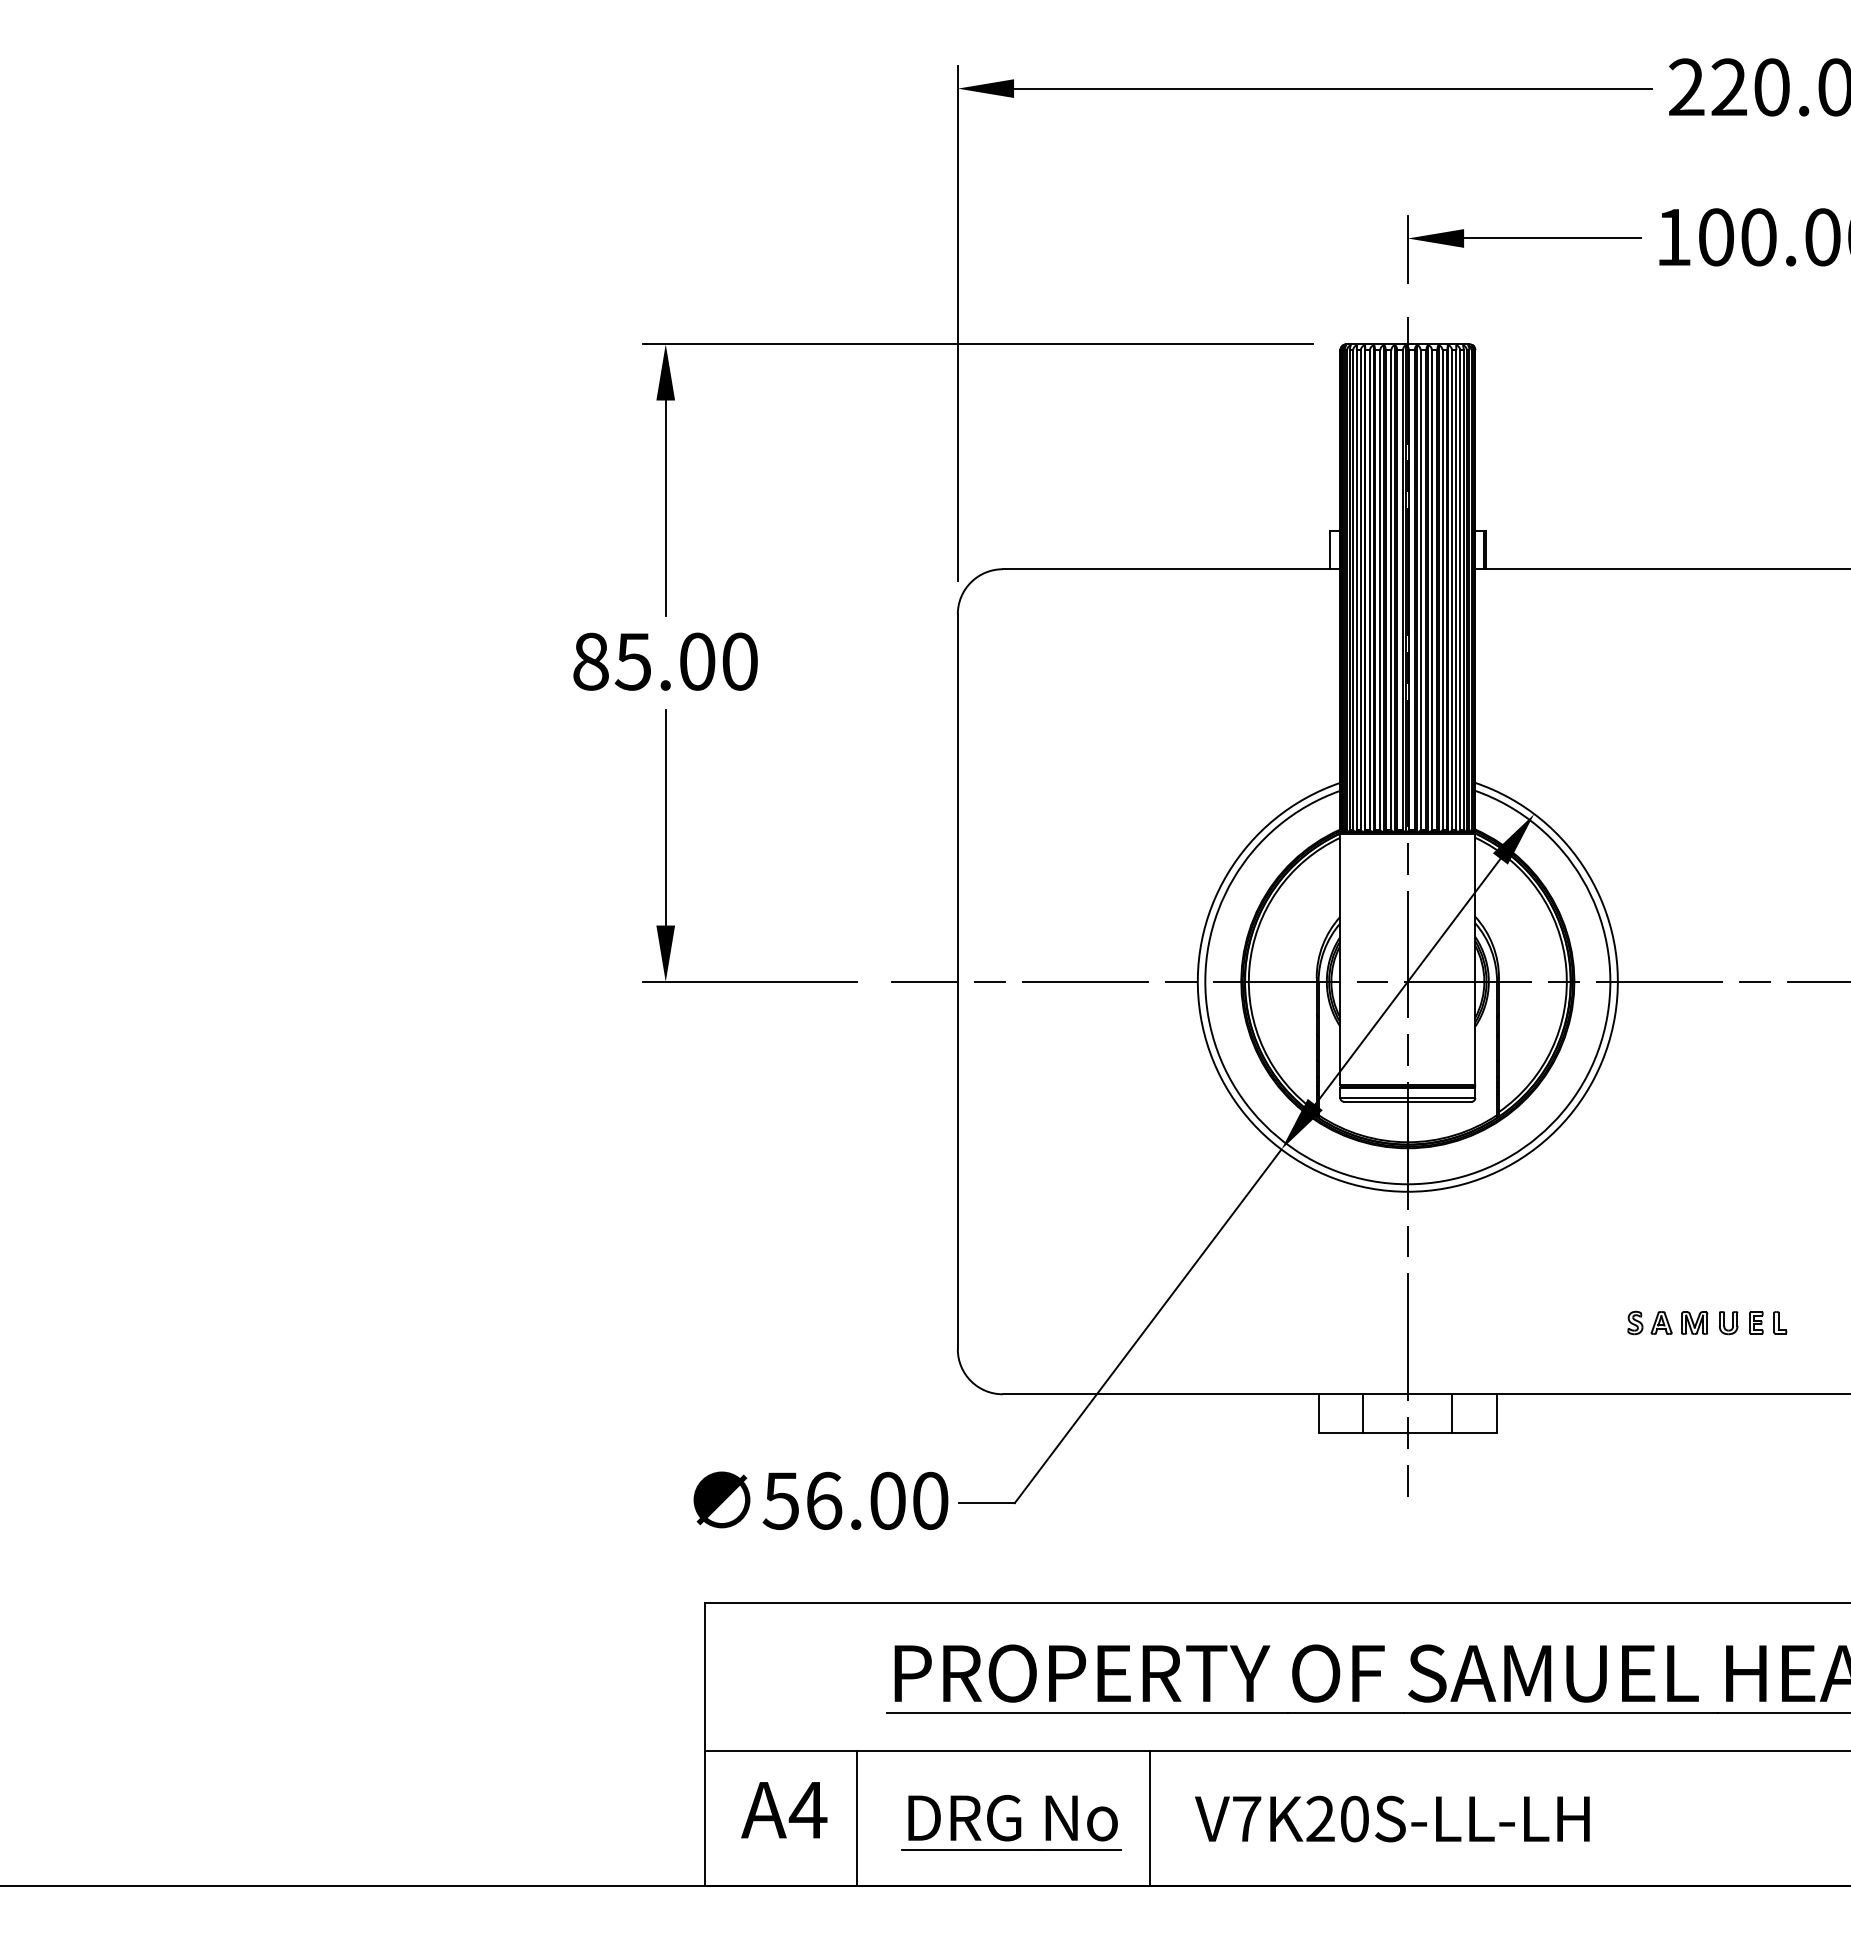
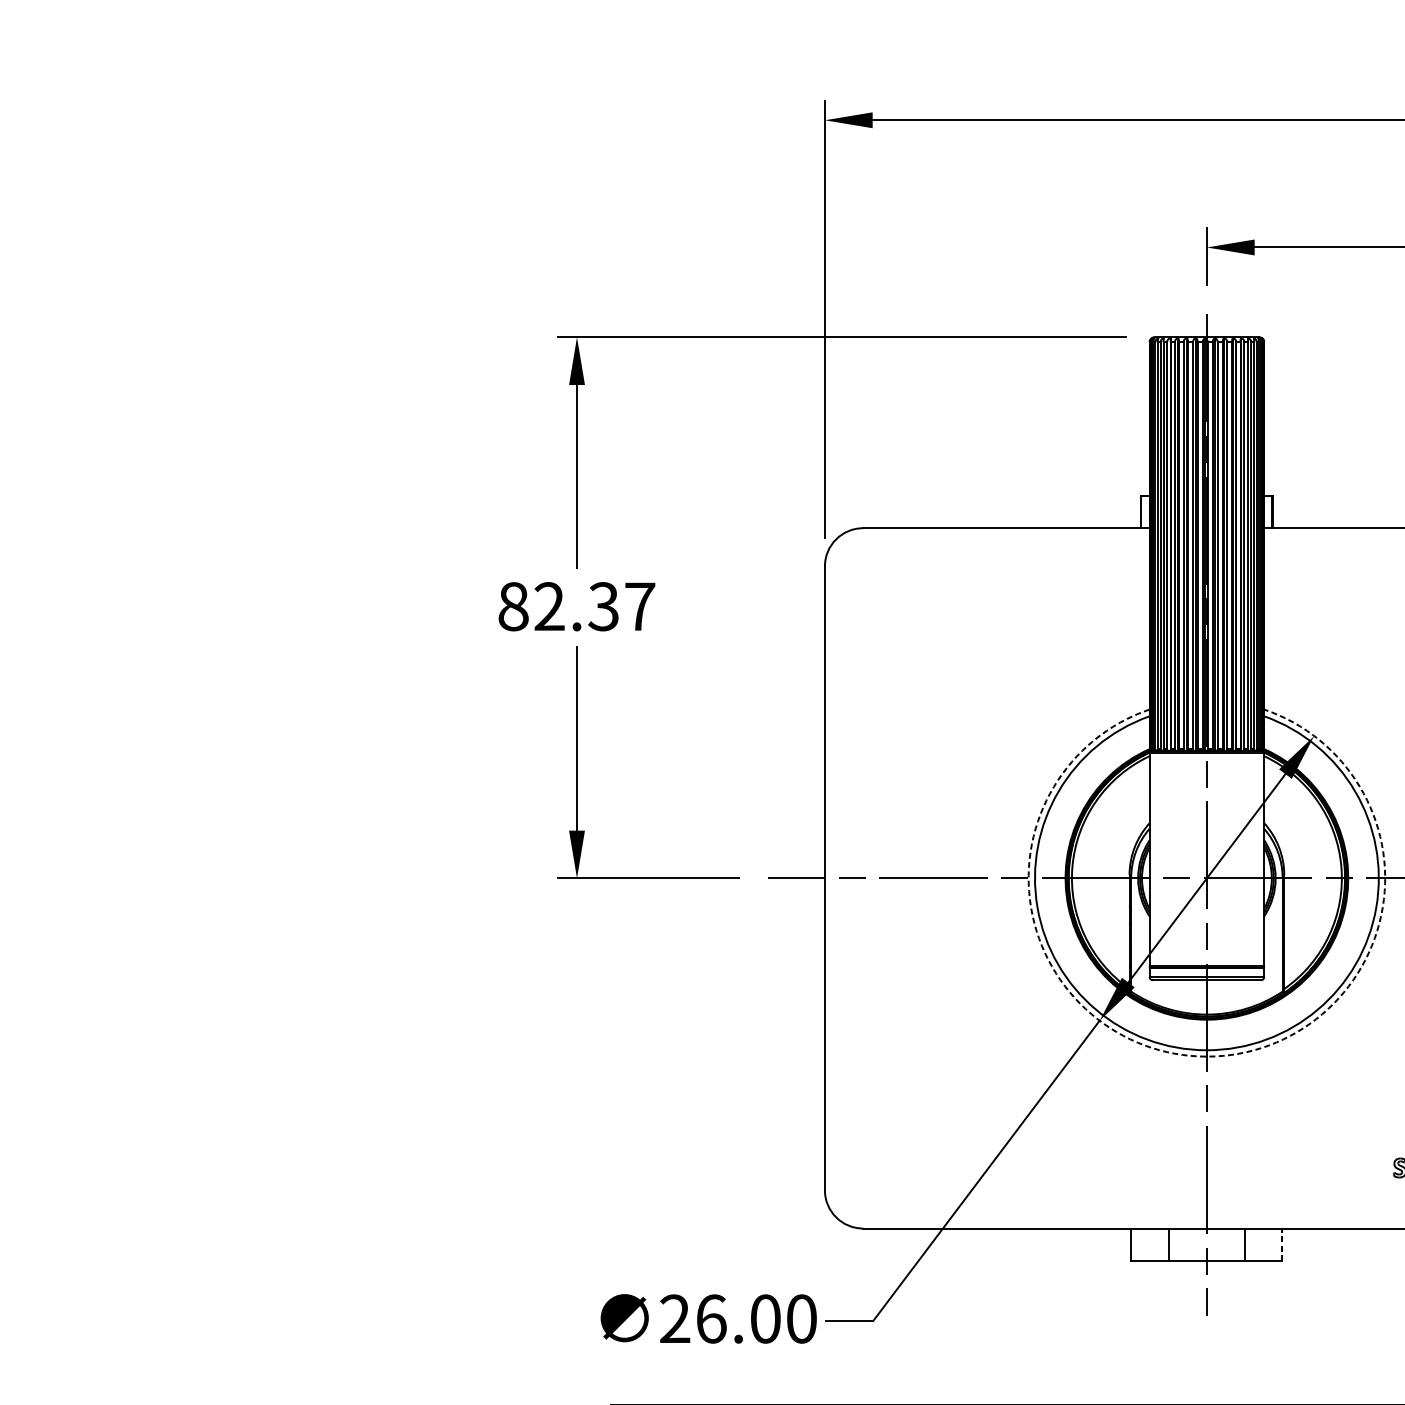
text: (685, 661) -> (593, 606), 85.00 -> 82.37
arc: (1407, 1191) -> (1206, 1056), solid -> dashed
line: (1496, 1412) -> (1282, 1243), solid -> dashed
text: (780, 1500) -> (674, 1318), 56.00 -> 26.00

